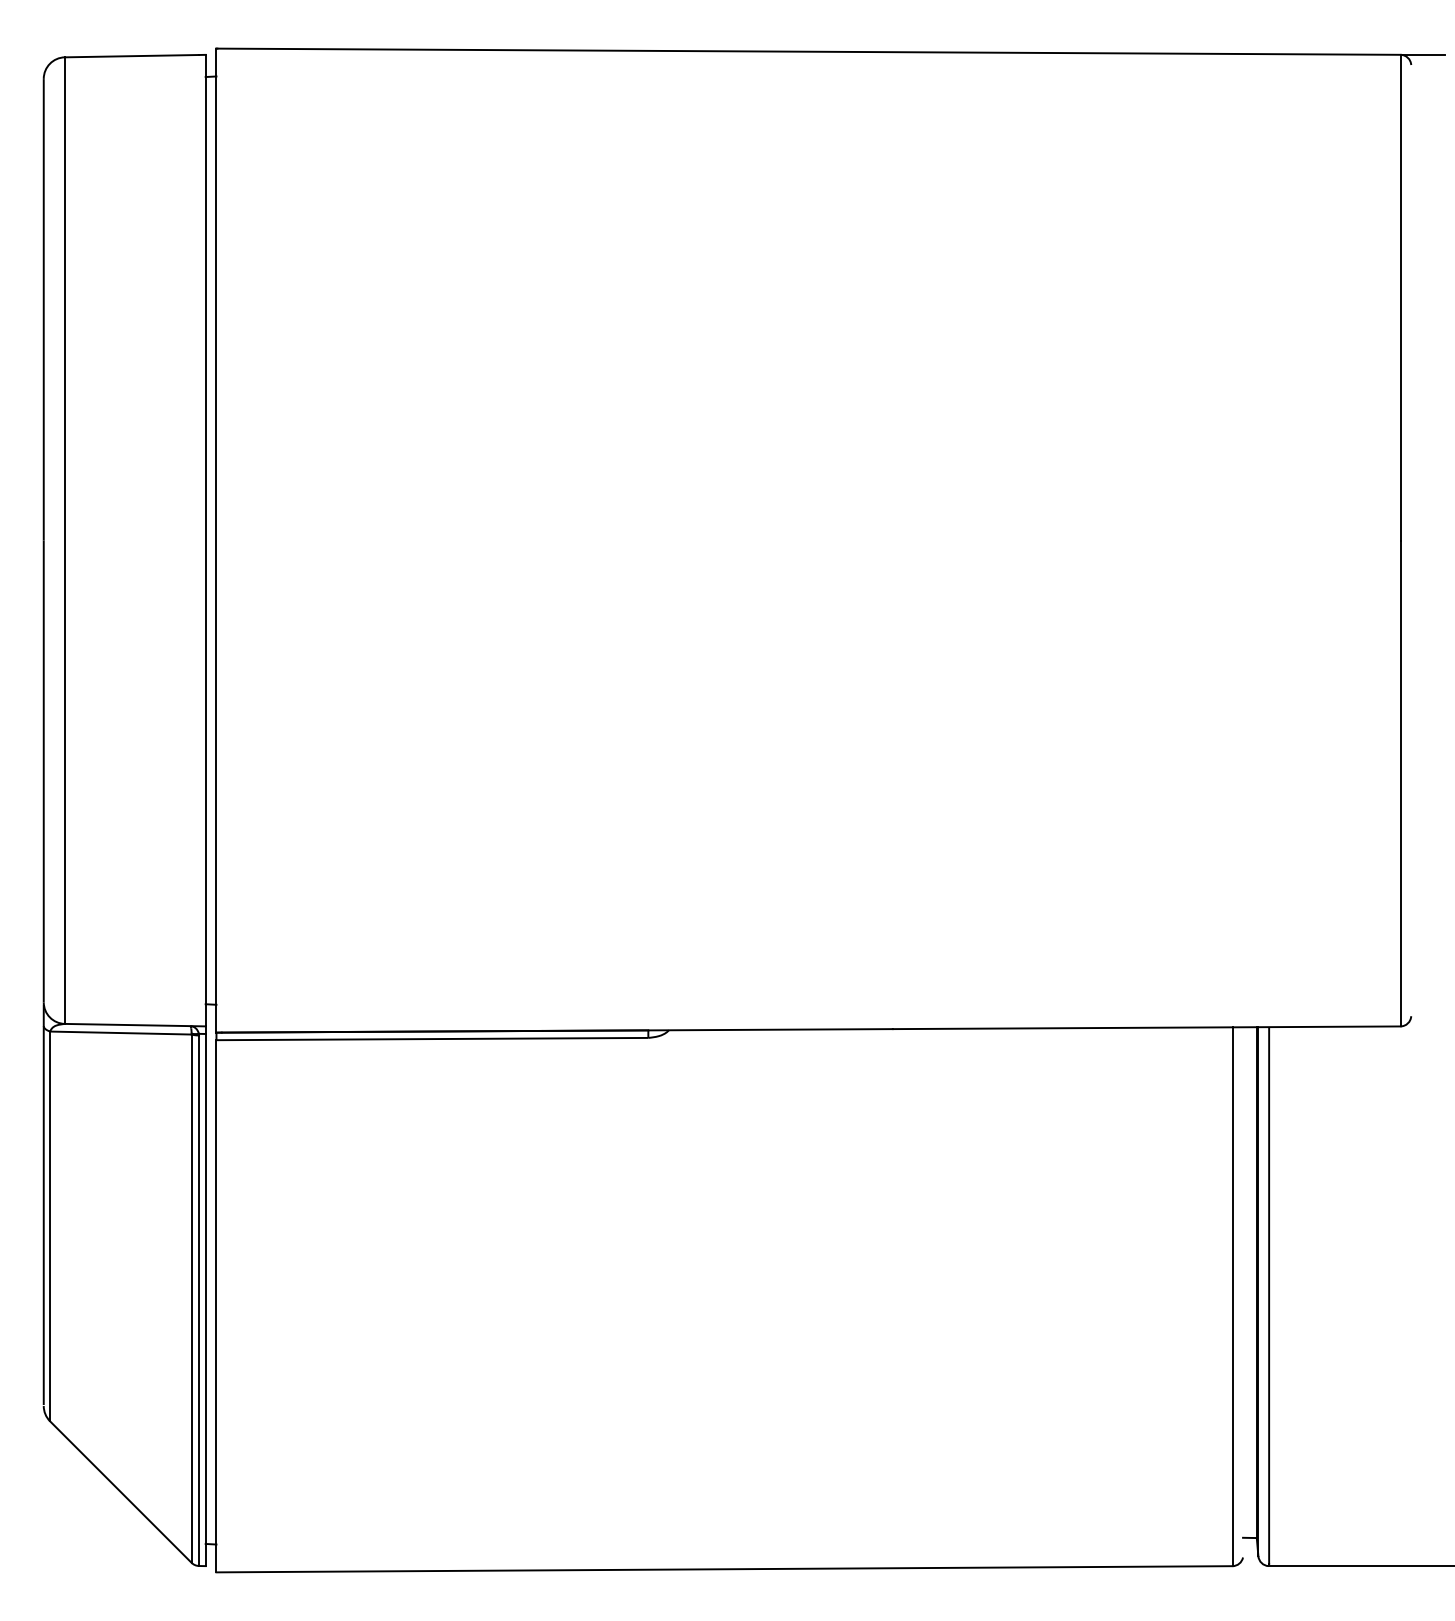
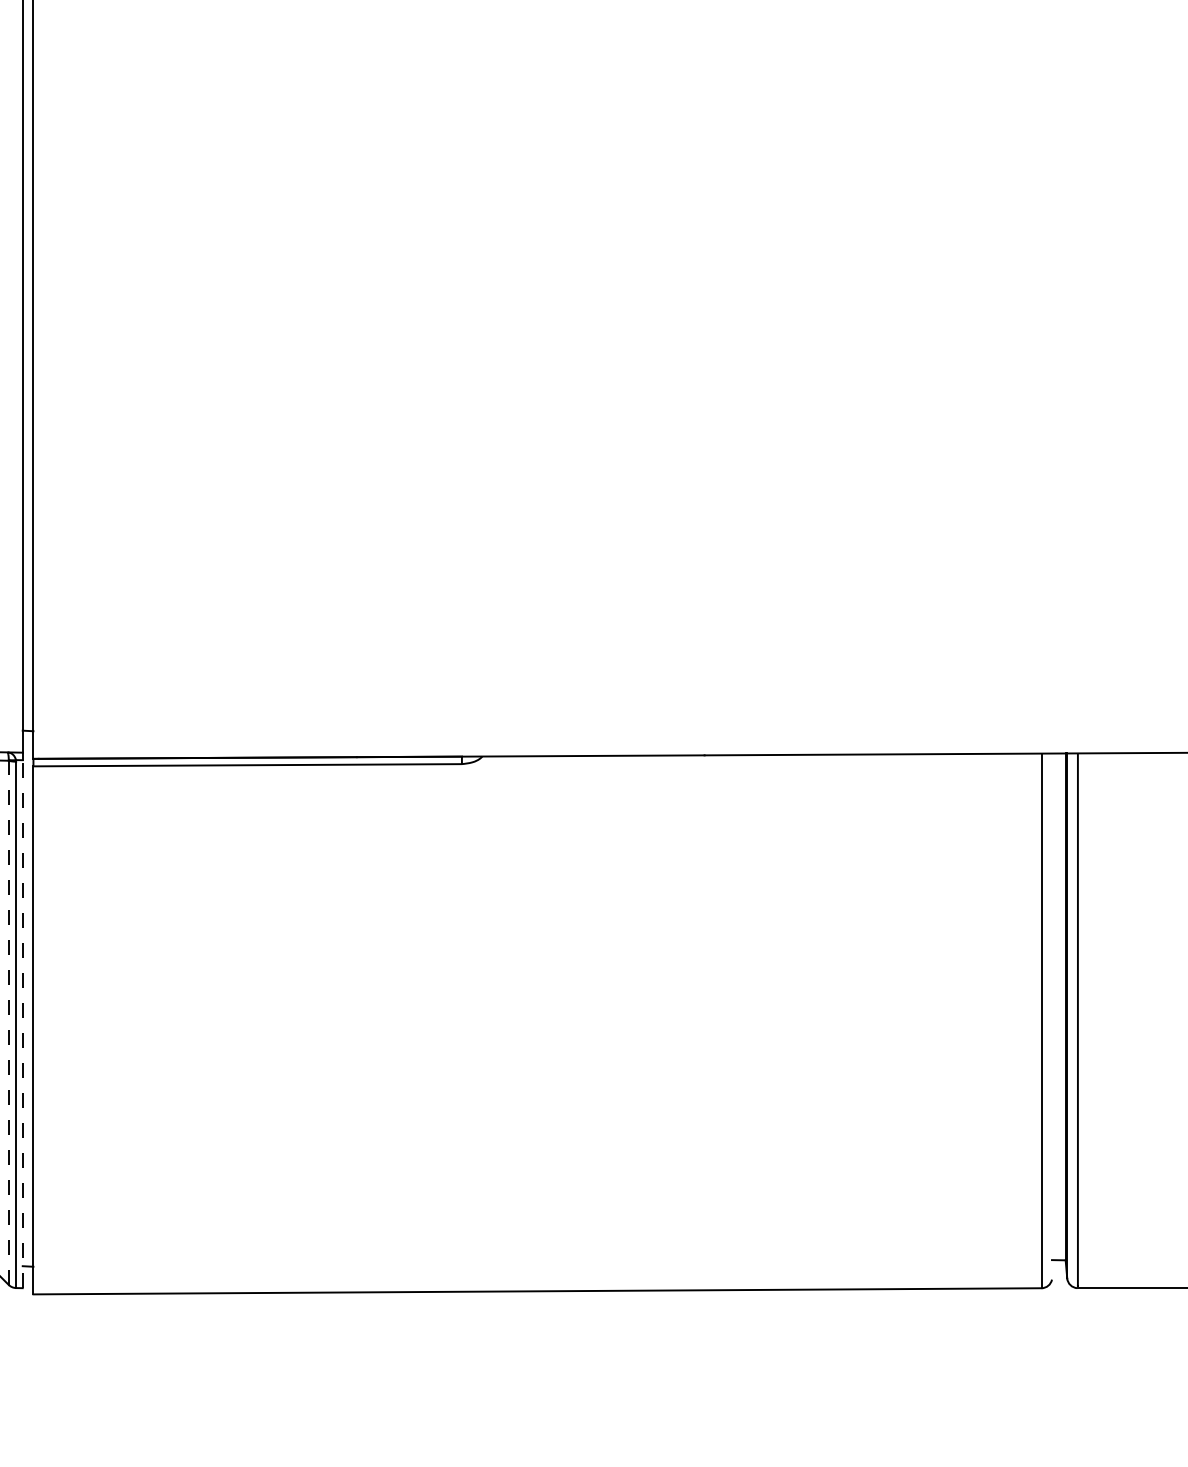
line: (191, 1298) -> (8, 1022), solid -> dashed
line: (205, 1299) -> (22, 1023), solid -> dashed

